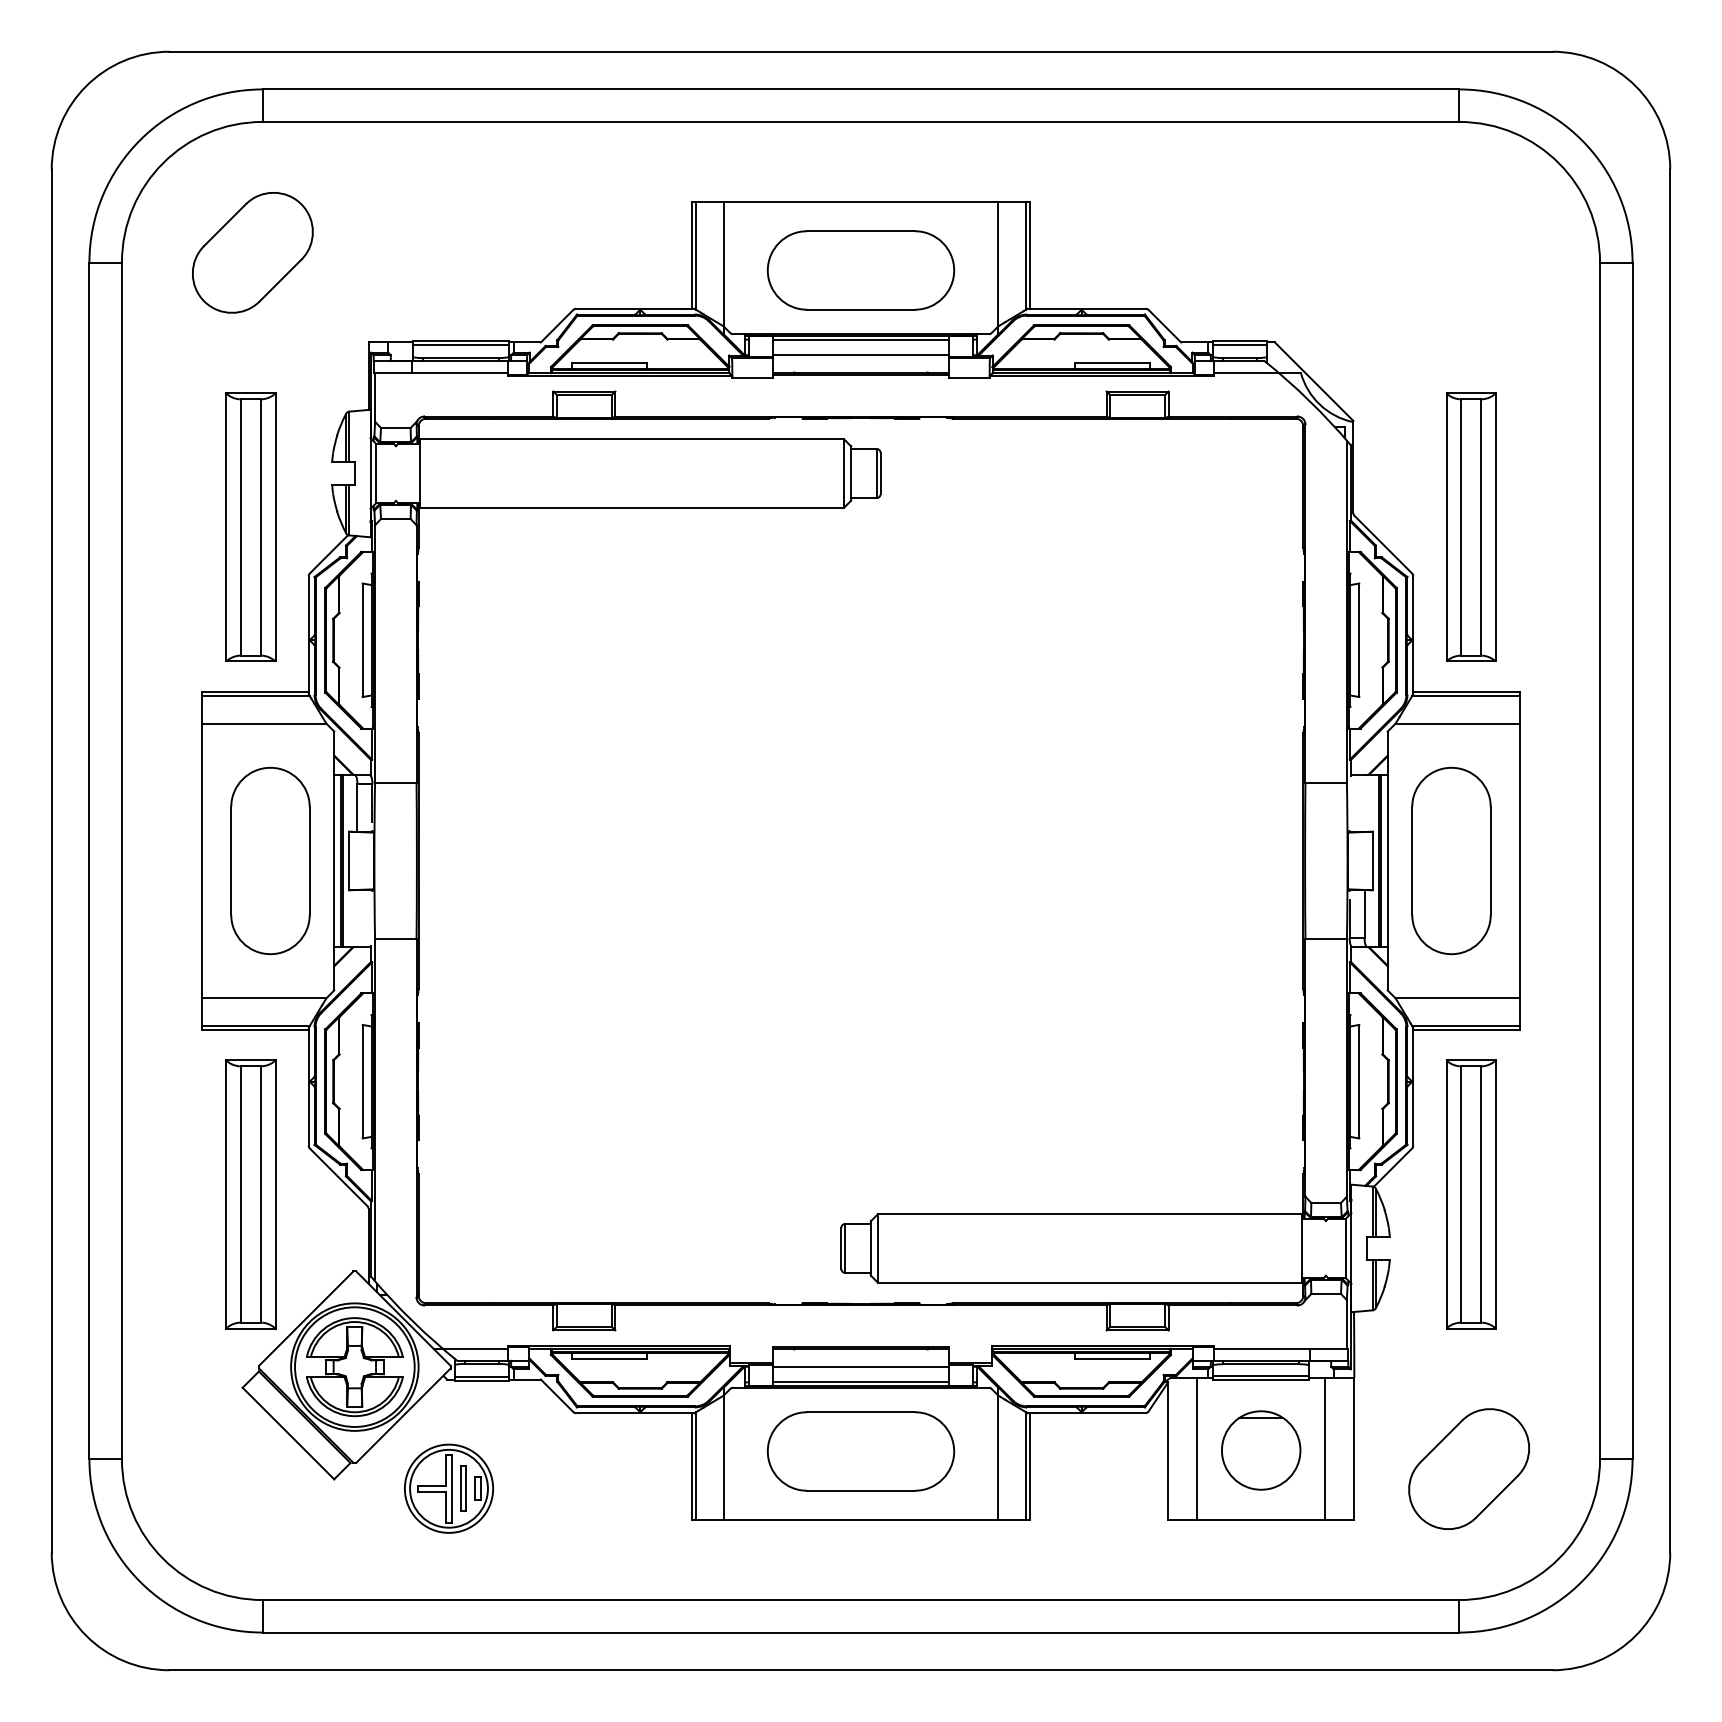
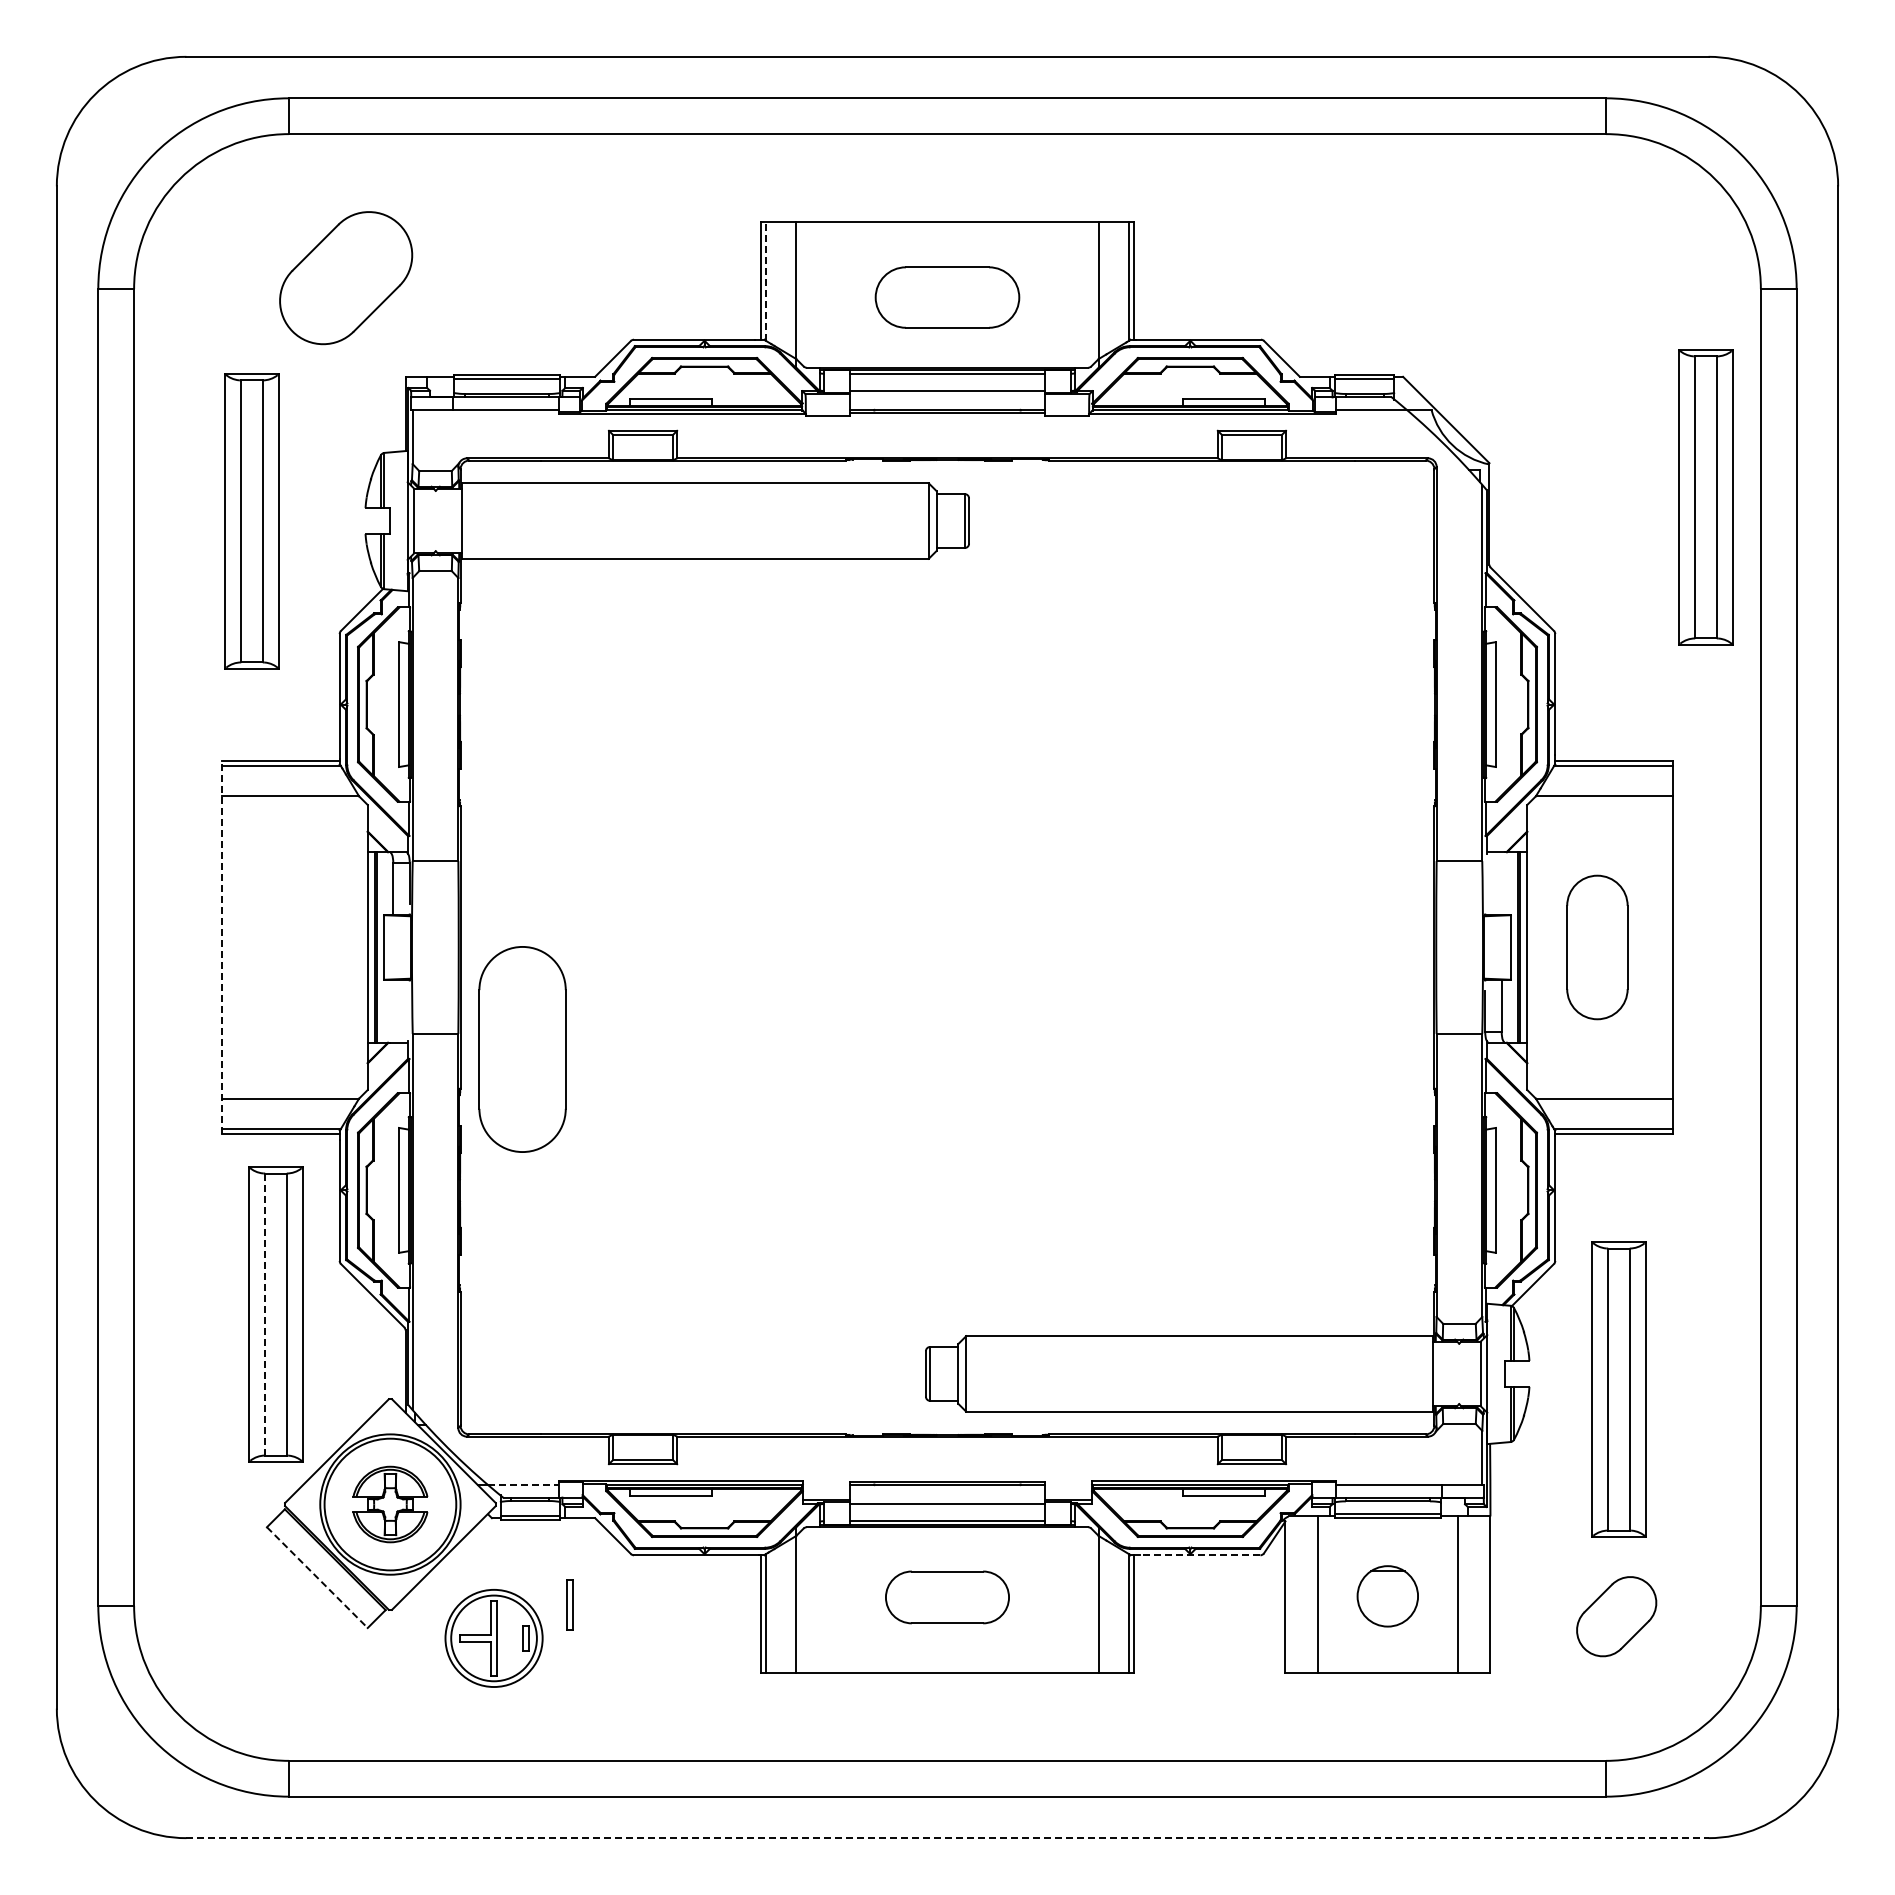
part: (253, 253) -> (346, 278), moved
line: (695, 254) -> (765, 280), solid -> dashed
part: (861, 270) -> (947, 297), size x0.7
part: (250, 527) -> (251, 521), moved
part: (1470, 527) -> (1705, 497), moved
line: (202, 860) -> (222, 946), solid -> dashed
part: (270, 861) -> (522, 1049), moved
part: (1451, 861) -> (1597, 947), size x0.7
part: (1470, 1194) -> (1618, 1389), moved
line: (241, 1195) -> (265, 1315), solid -> dashed
line: (476, 1349) -> (524, 1485), solid -> dashed
part: (354, 1367) -> (390, 1504), size x0.7
line: (1089, 1413) -> (1199, 1555), solid -> dashed
line: (288, 1433) -> (317, 1577), solid -> dashed
part: (1260, 1450) -> (1387, 1596), size x0.7
part: (861, 1451) -> (947, 1597), size x0.6
part: (1468, 1468) -> (1616, 1616), size x0.6
part: (463, 1487) -> (569, 1604), moved
line: (861, 1670) -> (947, 1838), solid -> dashed

